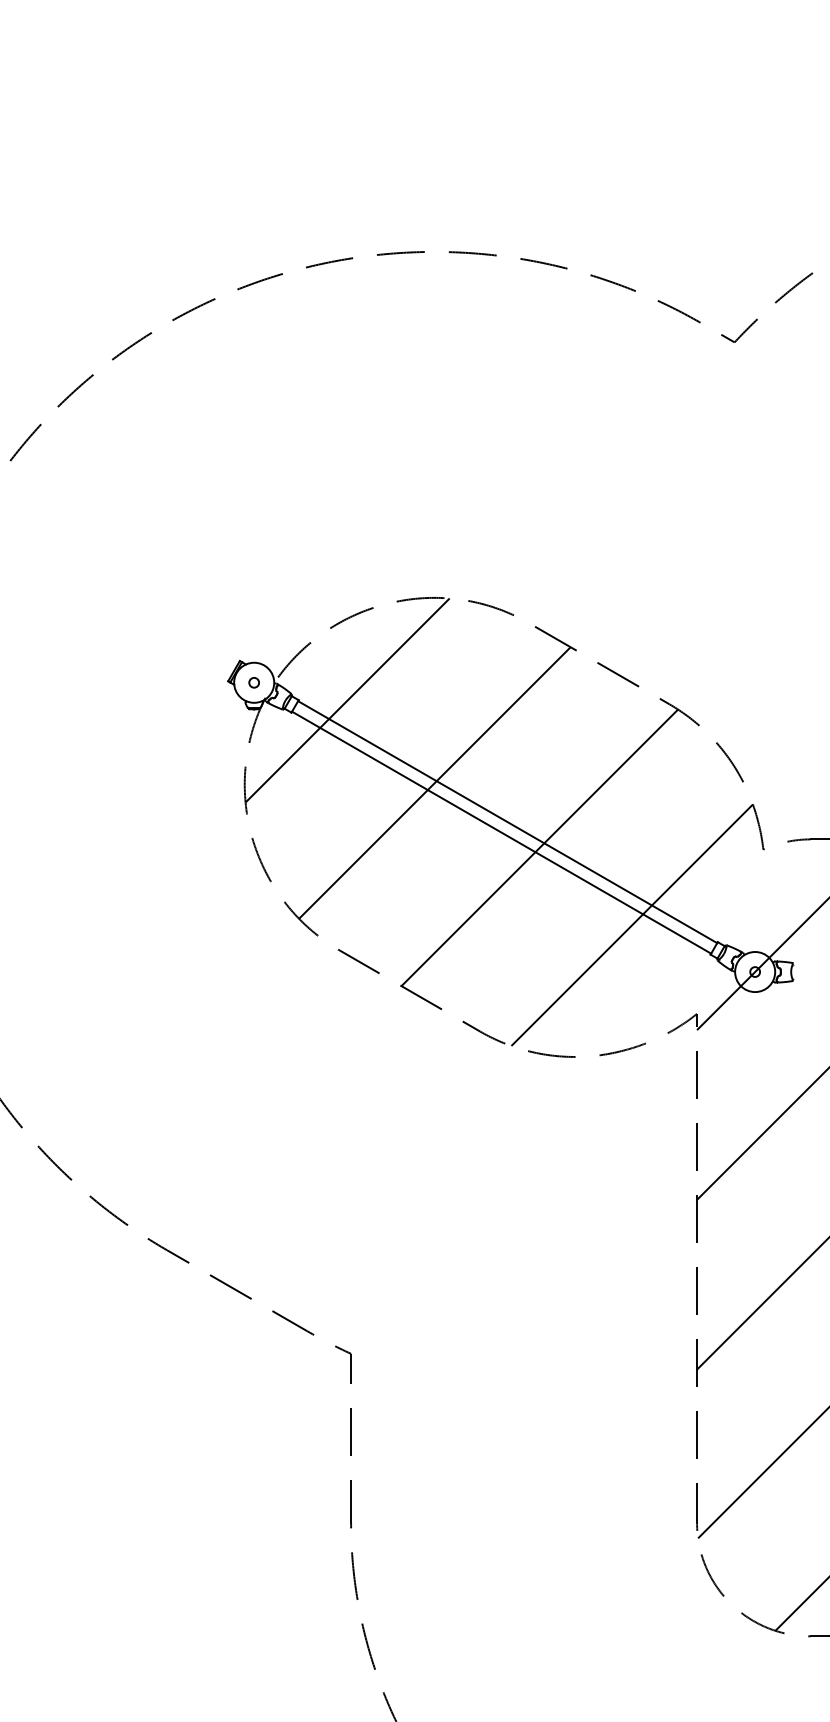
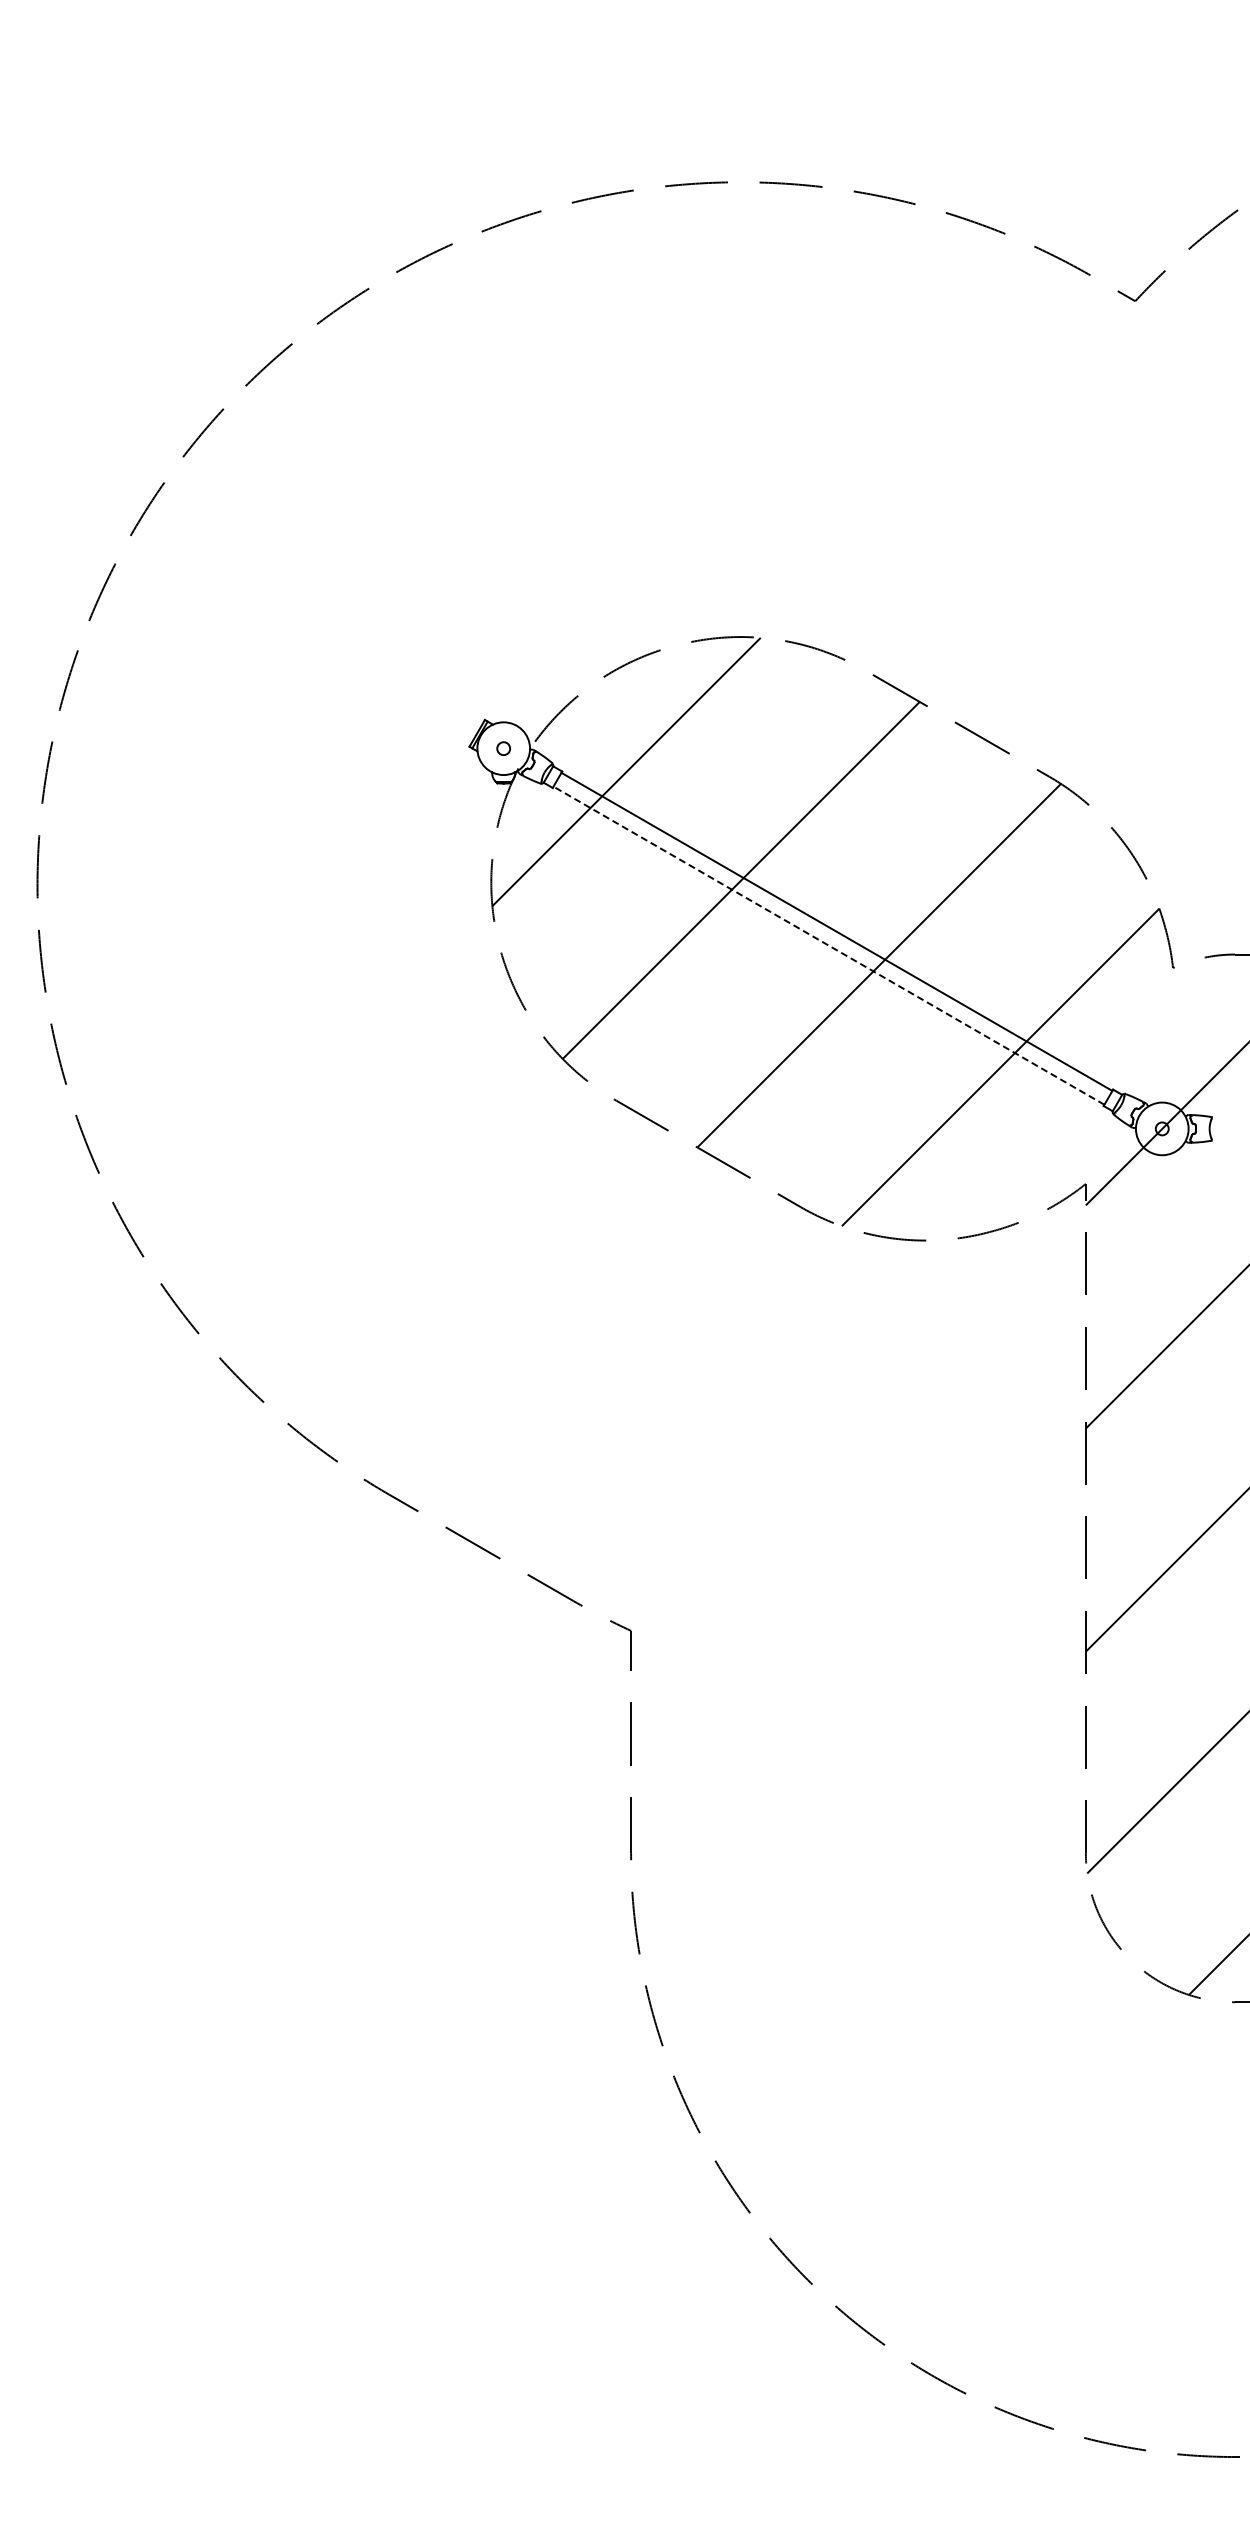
line: (501, 832) -> (828, 945), solid -> dashed

